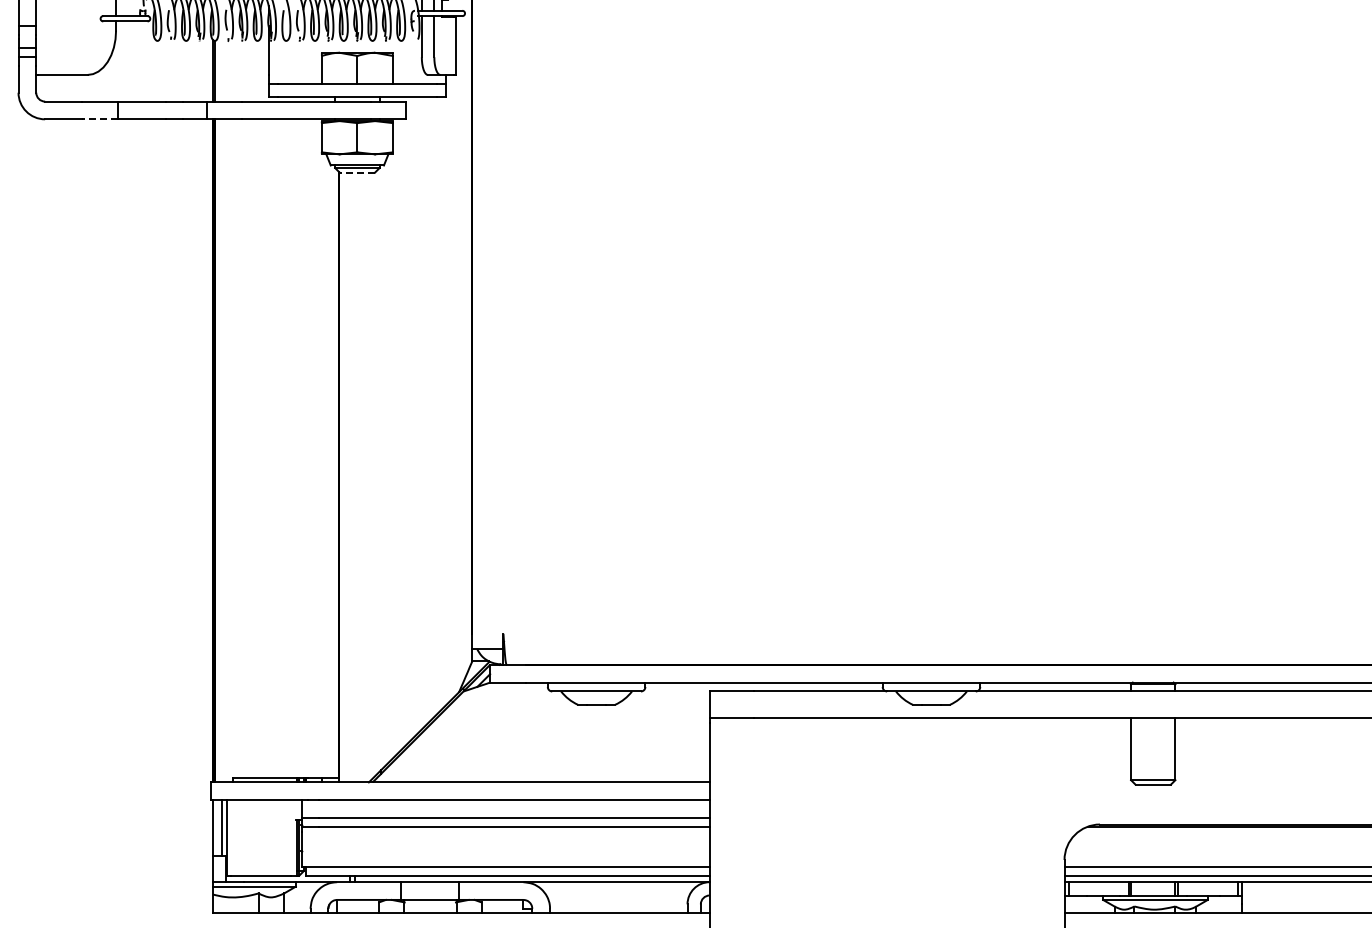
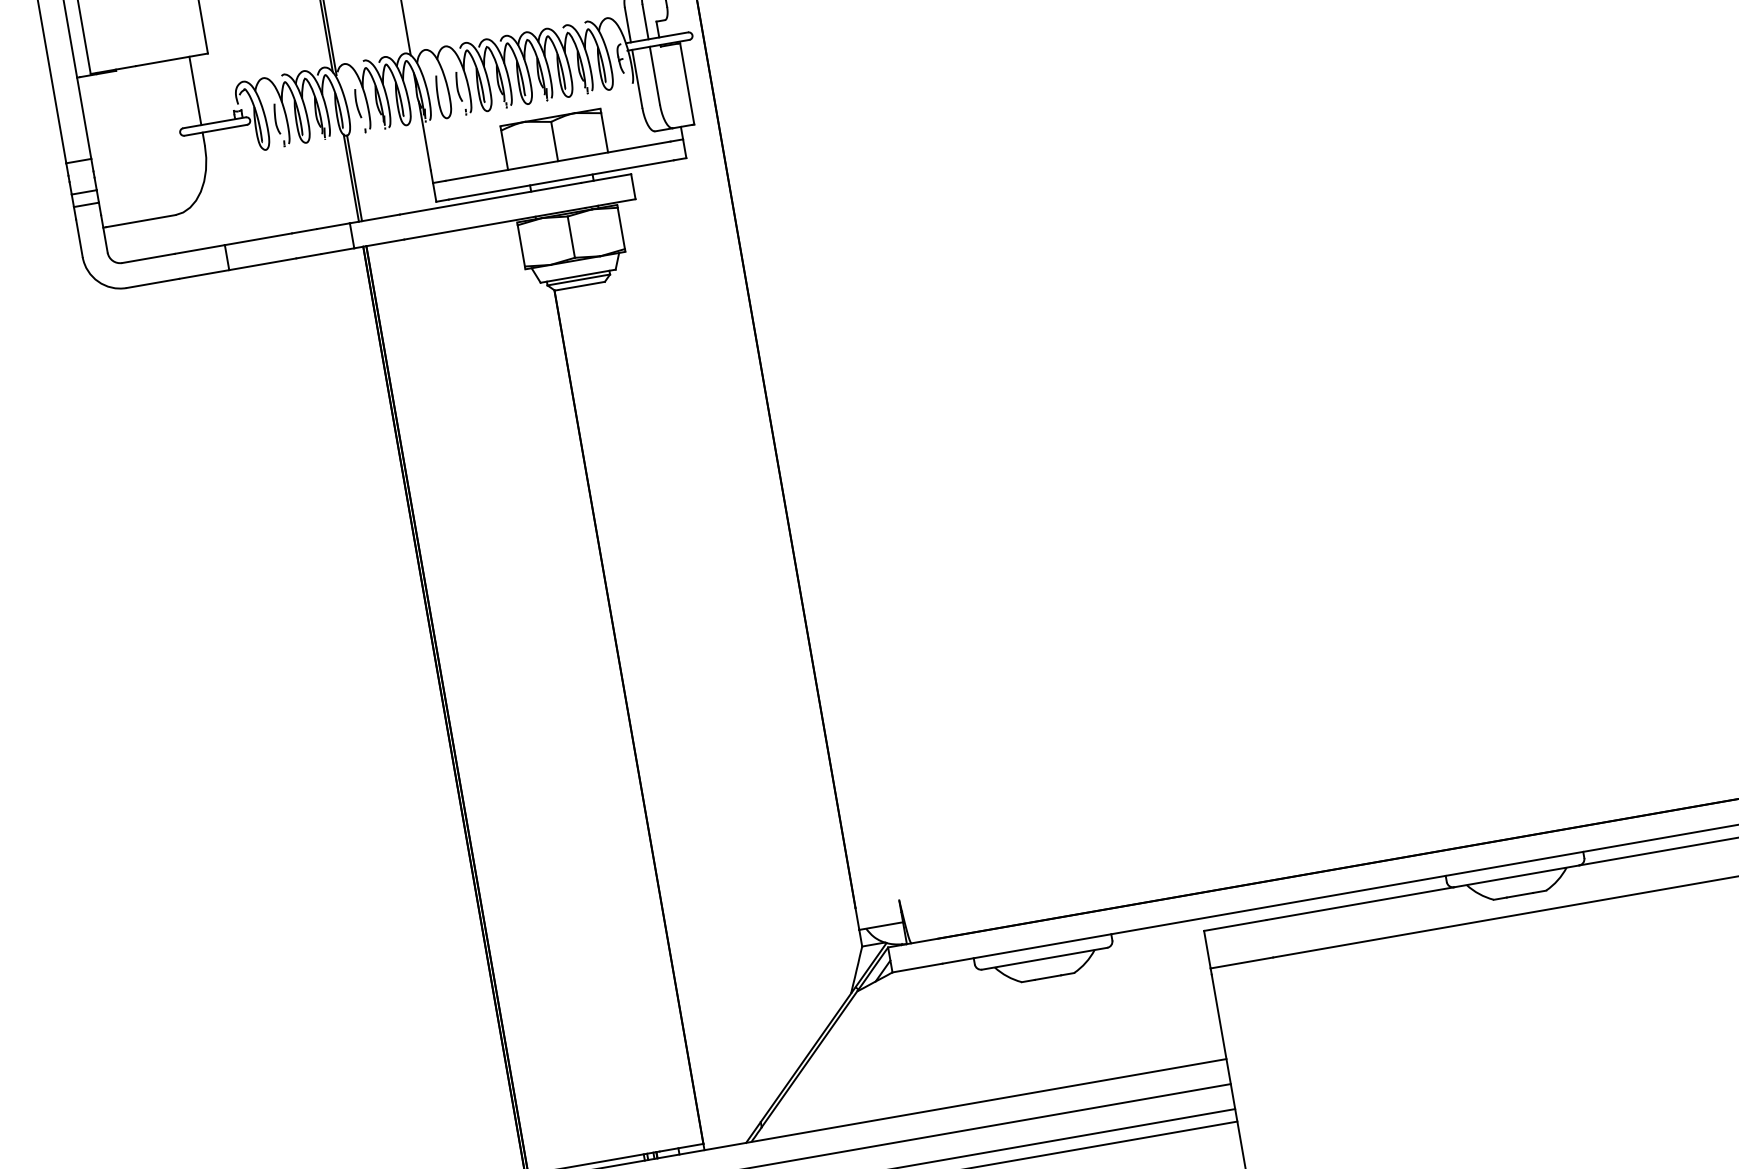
line: (100, 119) -> (204, 274), dashed -> solid
line: (357, 172) -> (580, 286), dashed -> solid

